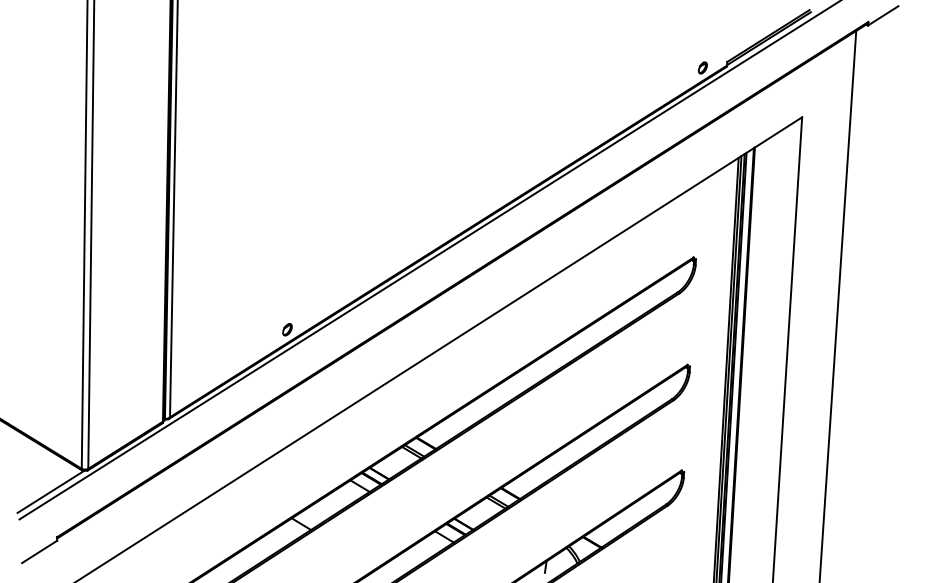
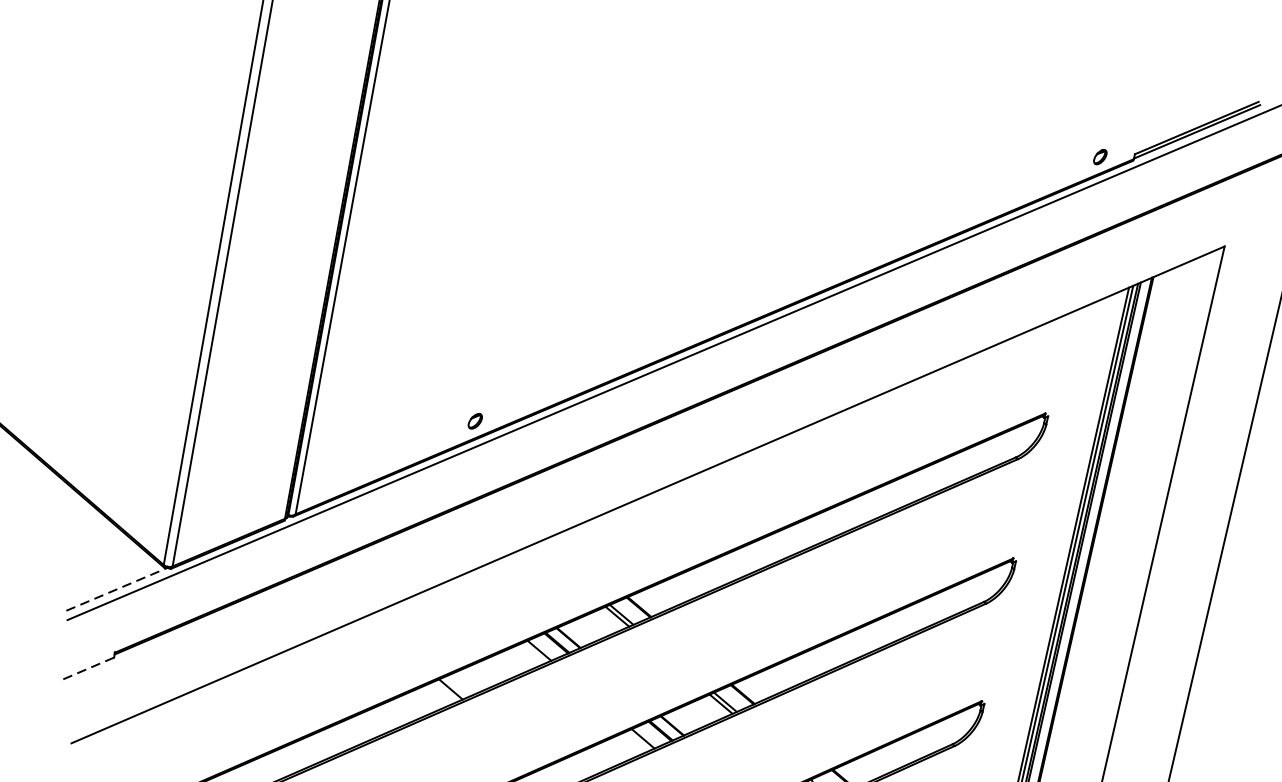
line: (51, 491) -> (117, 589), solid -> dashed
line: (39, 551) -> (87, 668), solid -> dashed

